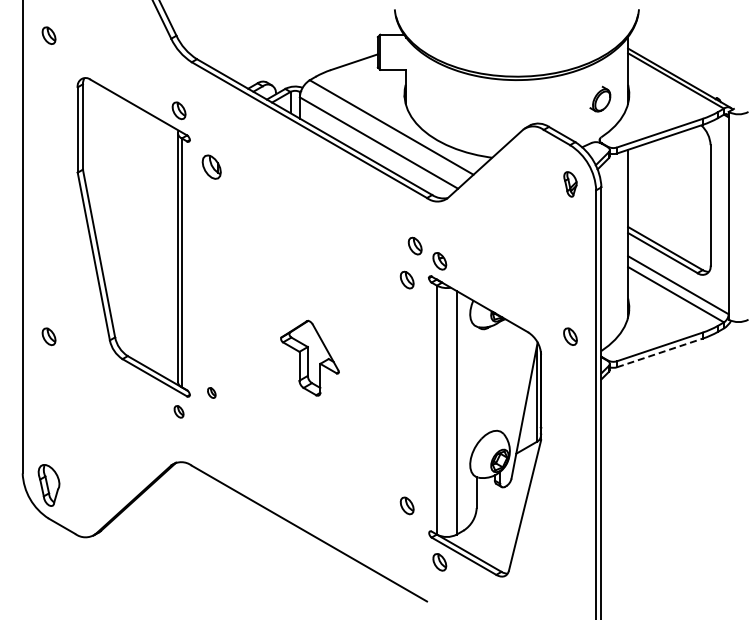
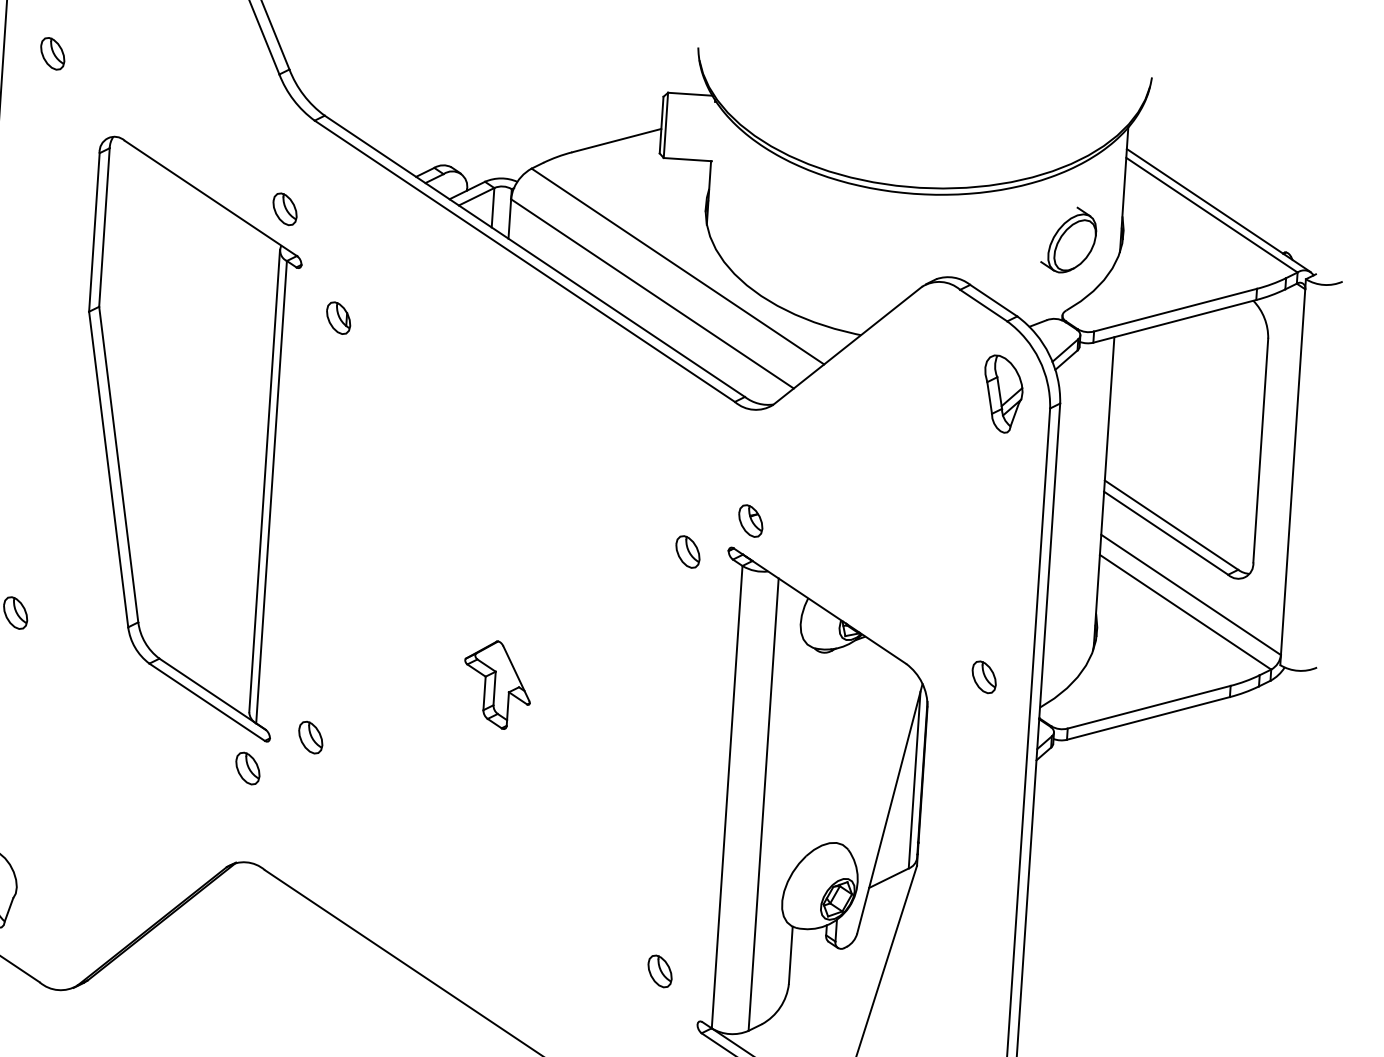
part: (600, 98) -> (1069, 238), size x1.43
part: (211, 167) -> (338, 318), size x0.71
part: (570, 184) -> (1003, 394), size x1.67
part: (414, 245) -> (705, 488), removed
line: (660, 352) -> (1149, 717), dashed -> solid
part: (309, 357) -> (496, 683), size x0.62
part: (211, 392) -> (310, 736), size x1.67
part: (178, 411) -> (246, 767), size x1.43

